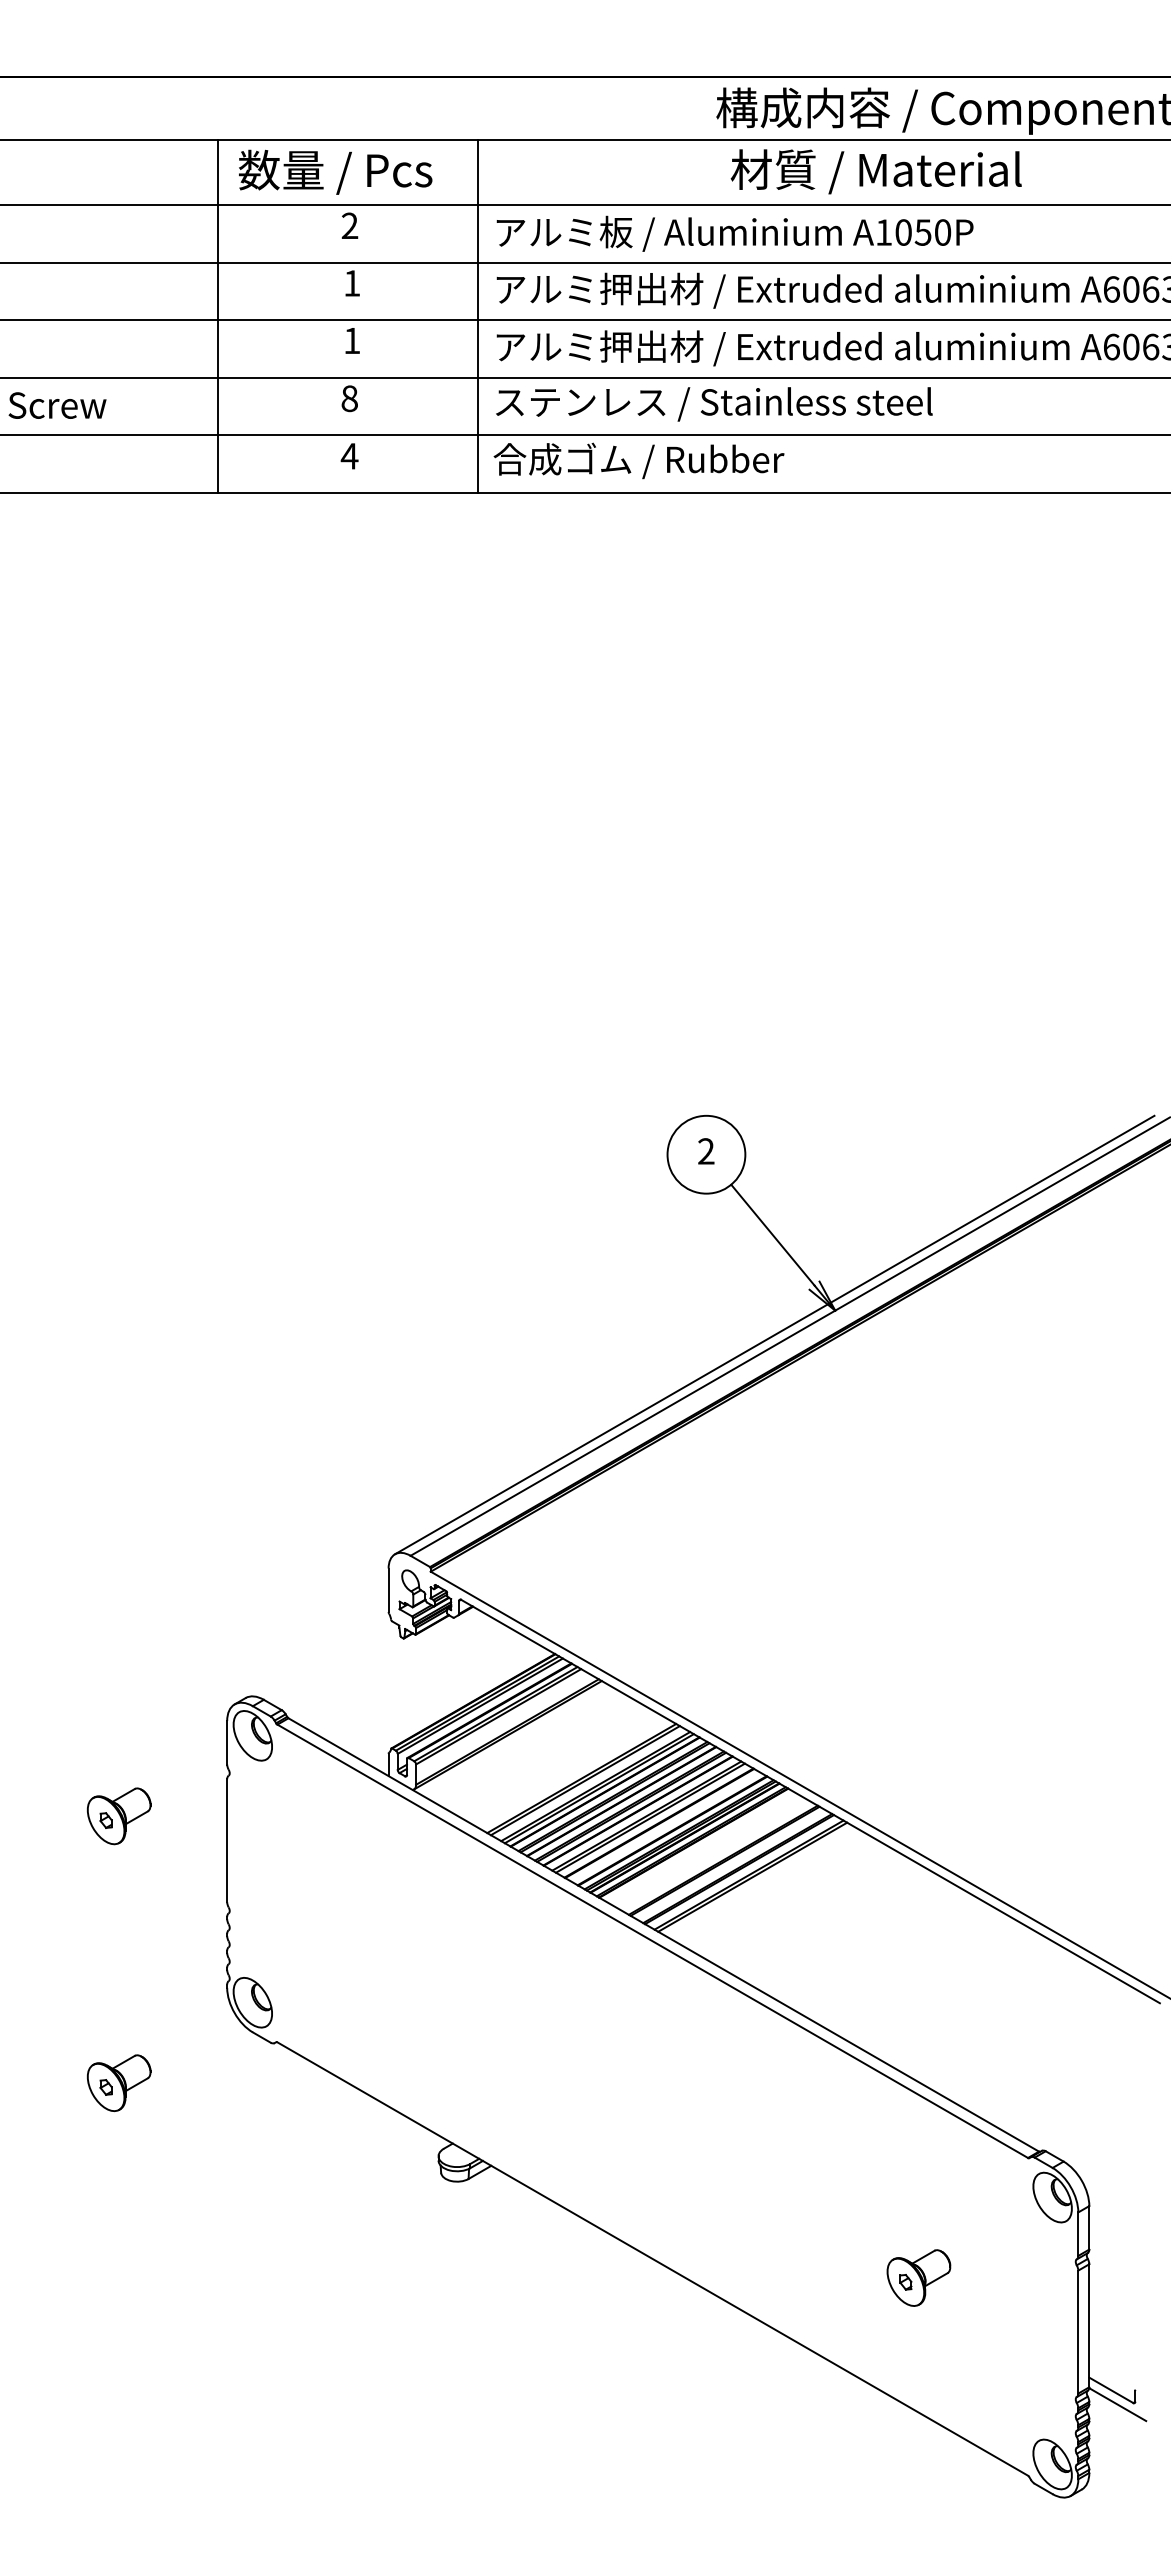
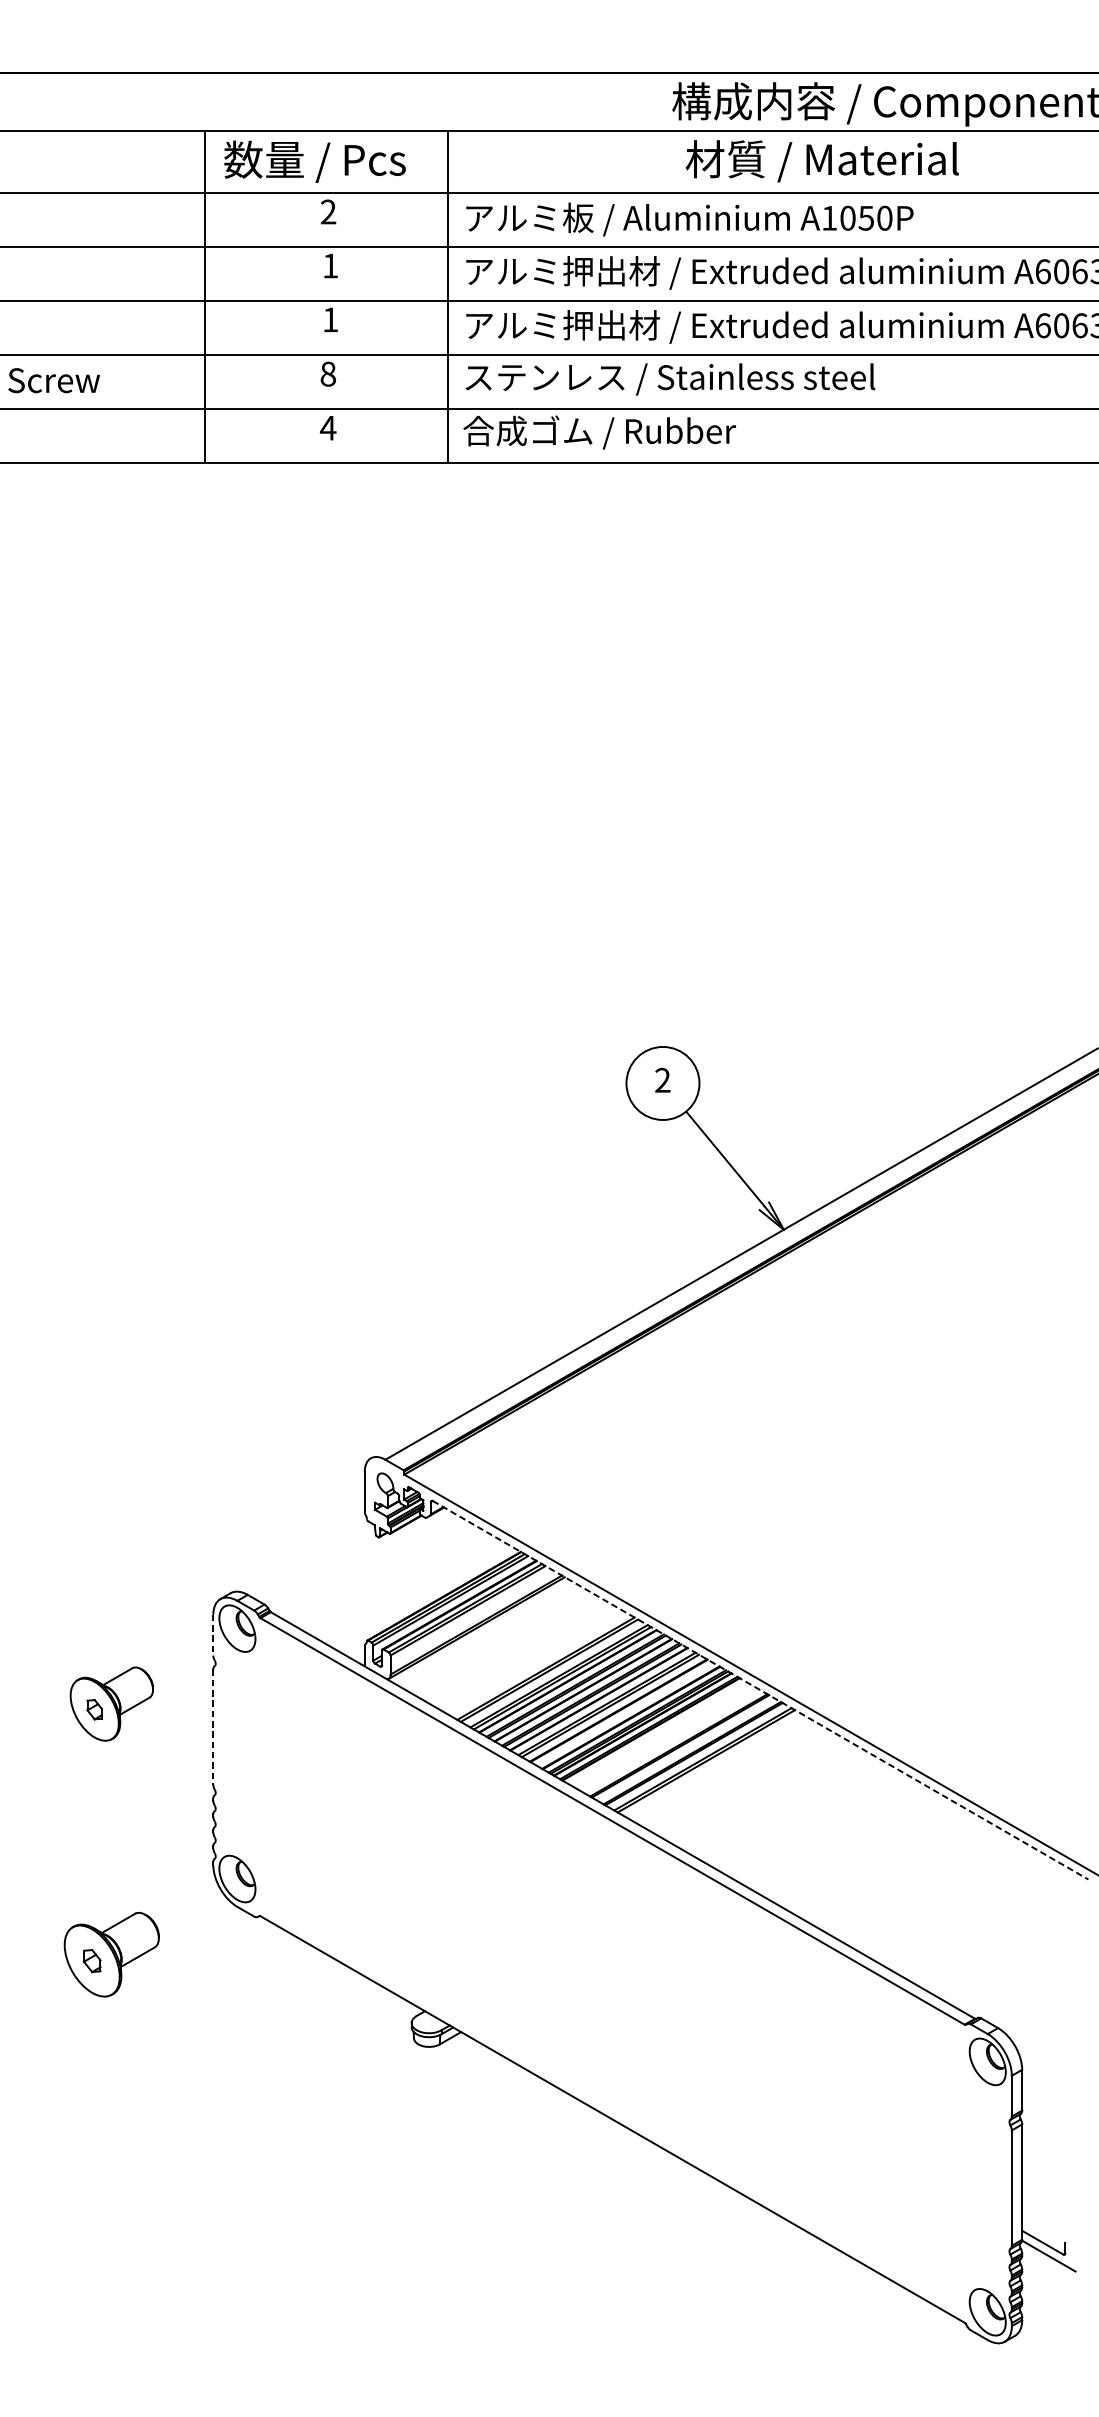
line: (774, 1334) -> (726, 1252), removed
line: (227, 1742) -> (213, 1634), solid -> dashed
line: (810, 1801) -> (760, 1690), solid -> dashed
part: (119, 1816) -> (112, 1704), size x1.4
line: (227, 1841) -> (213, 1727), solid -> dashed
part: (119, 2082) -> (112, 1953), size x1.6
part: (918, 2277) -> (861, 2136), removed

